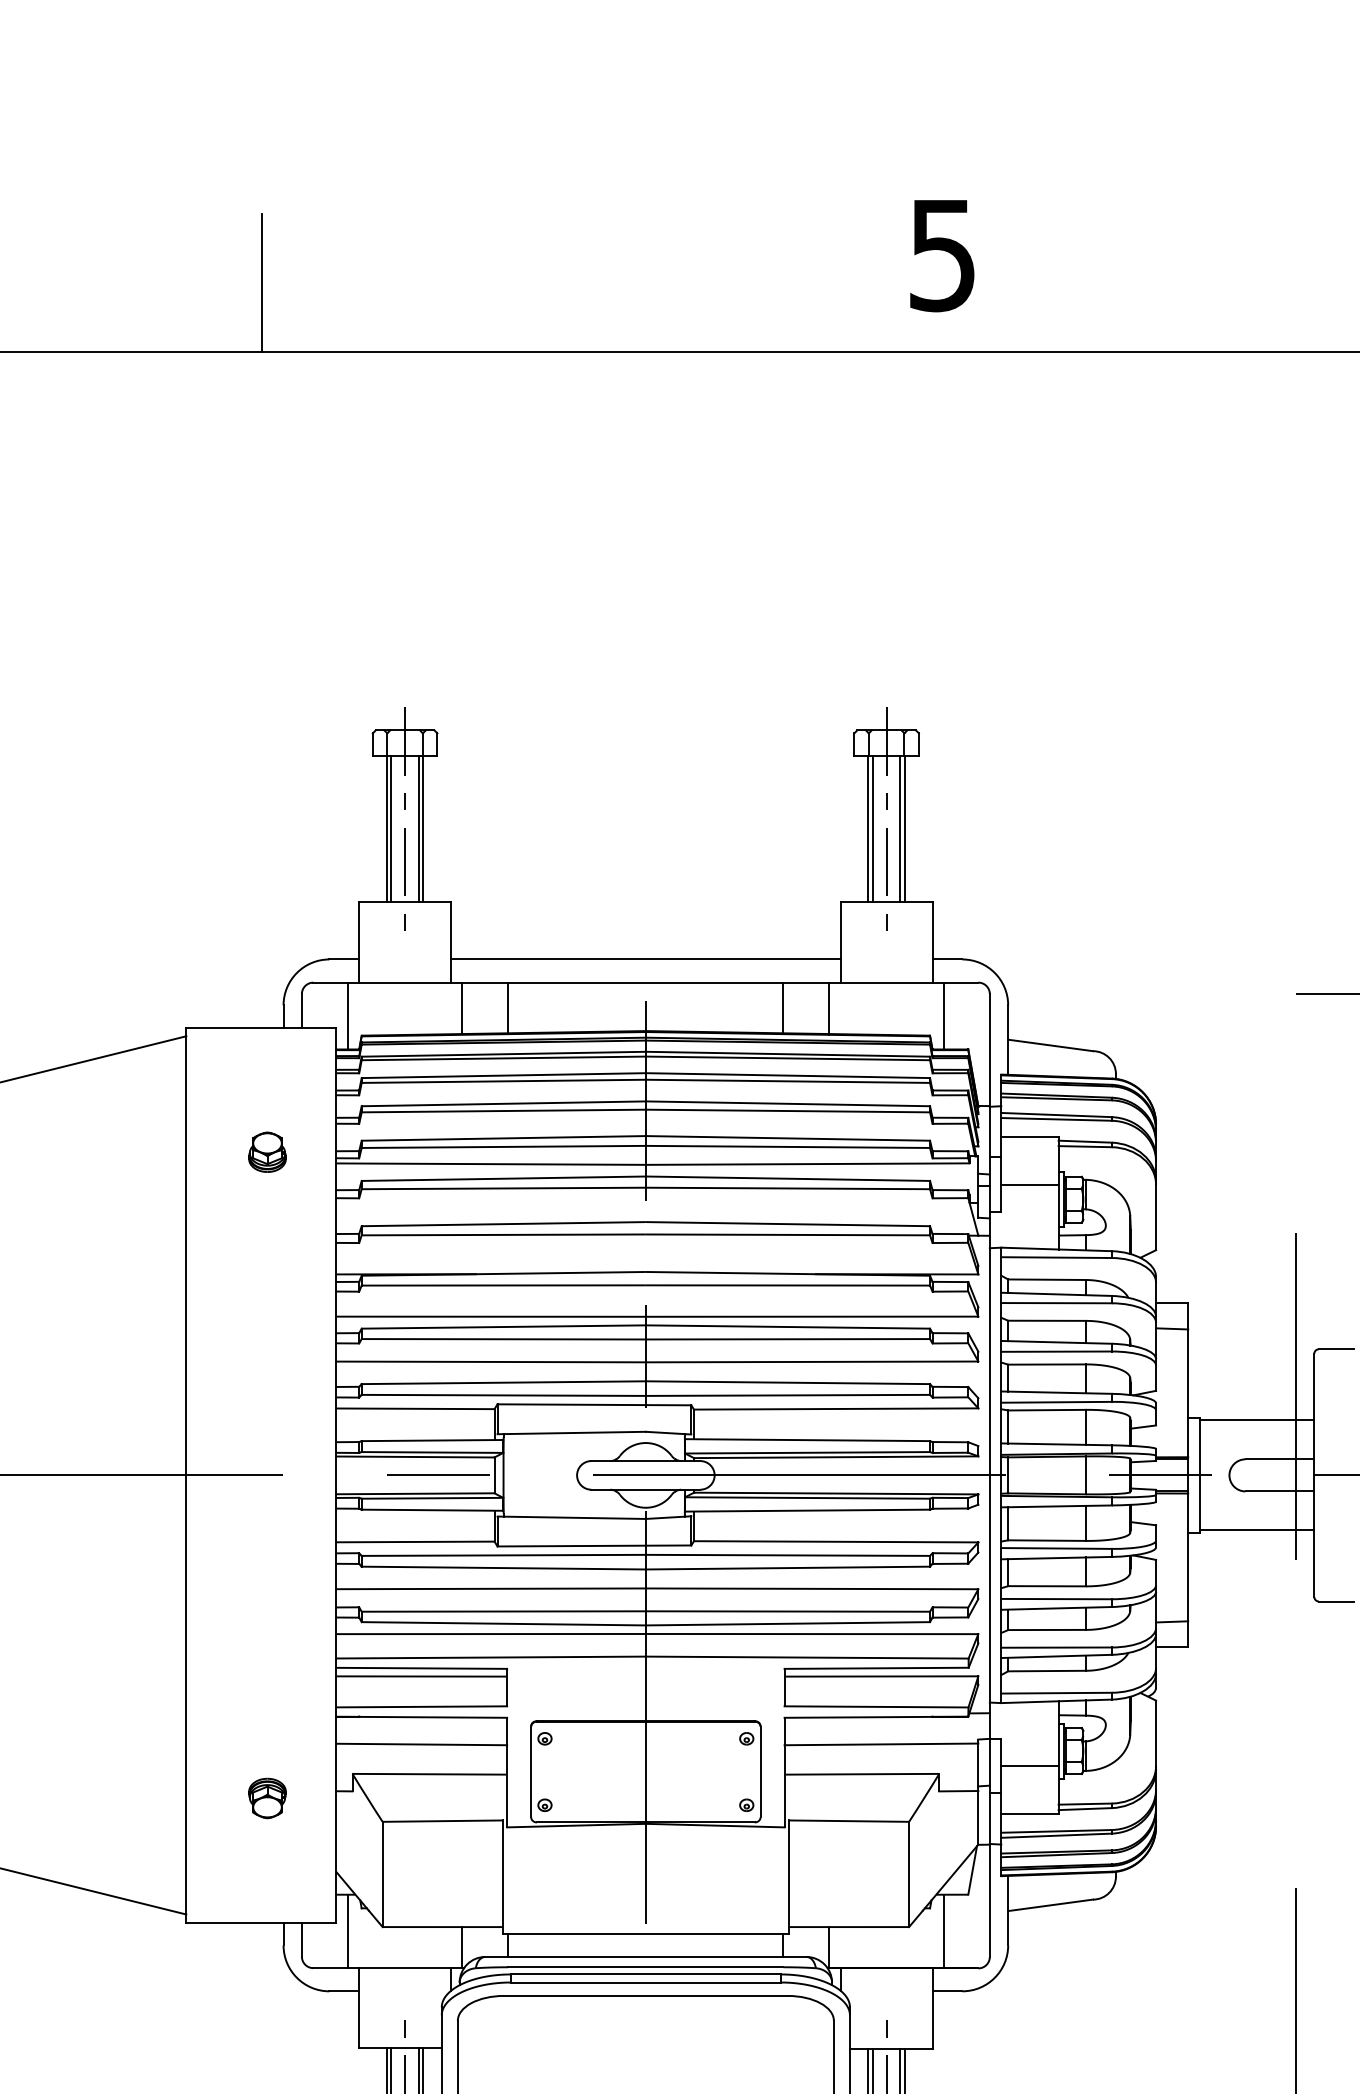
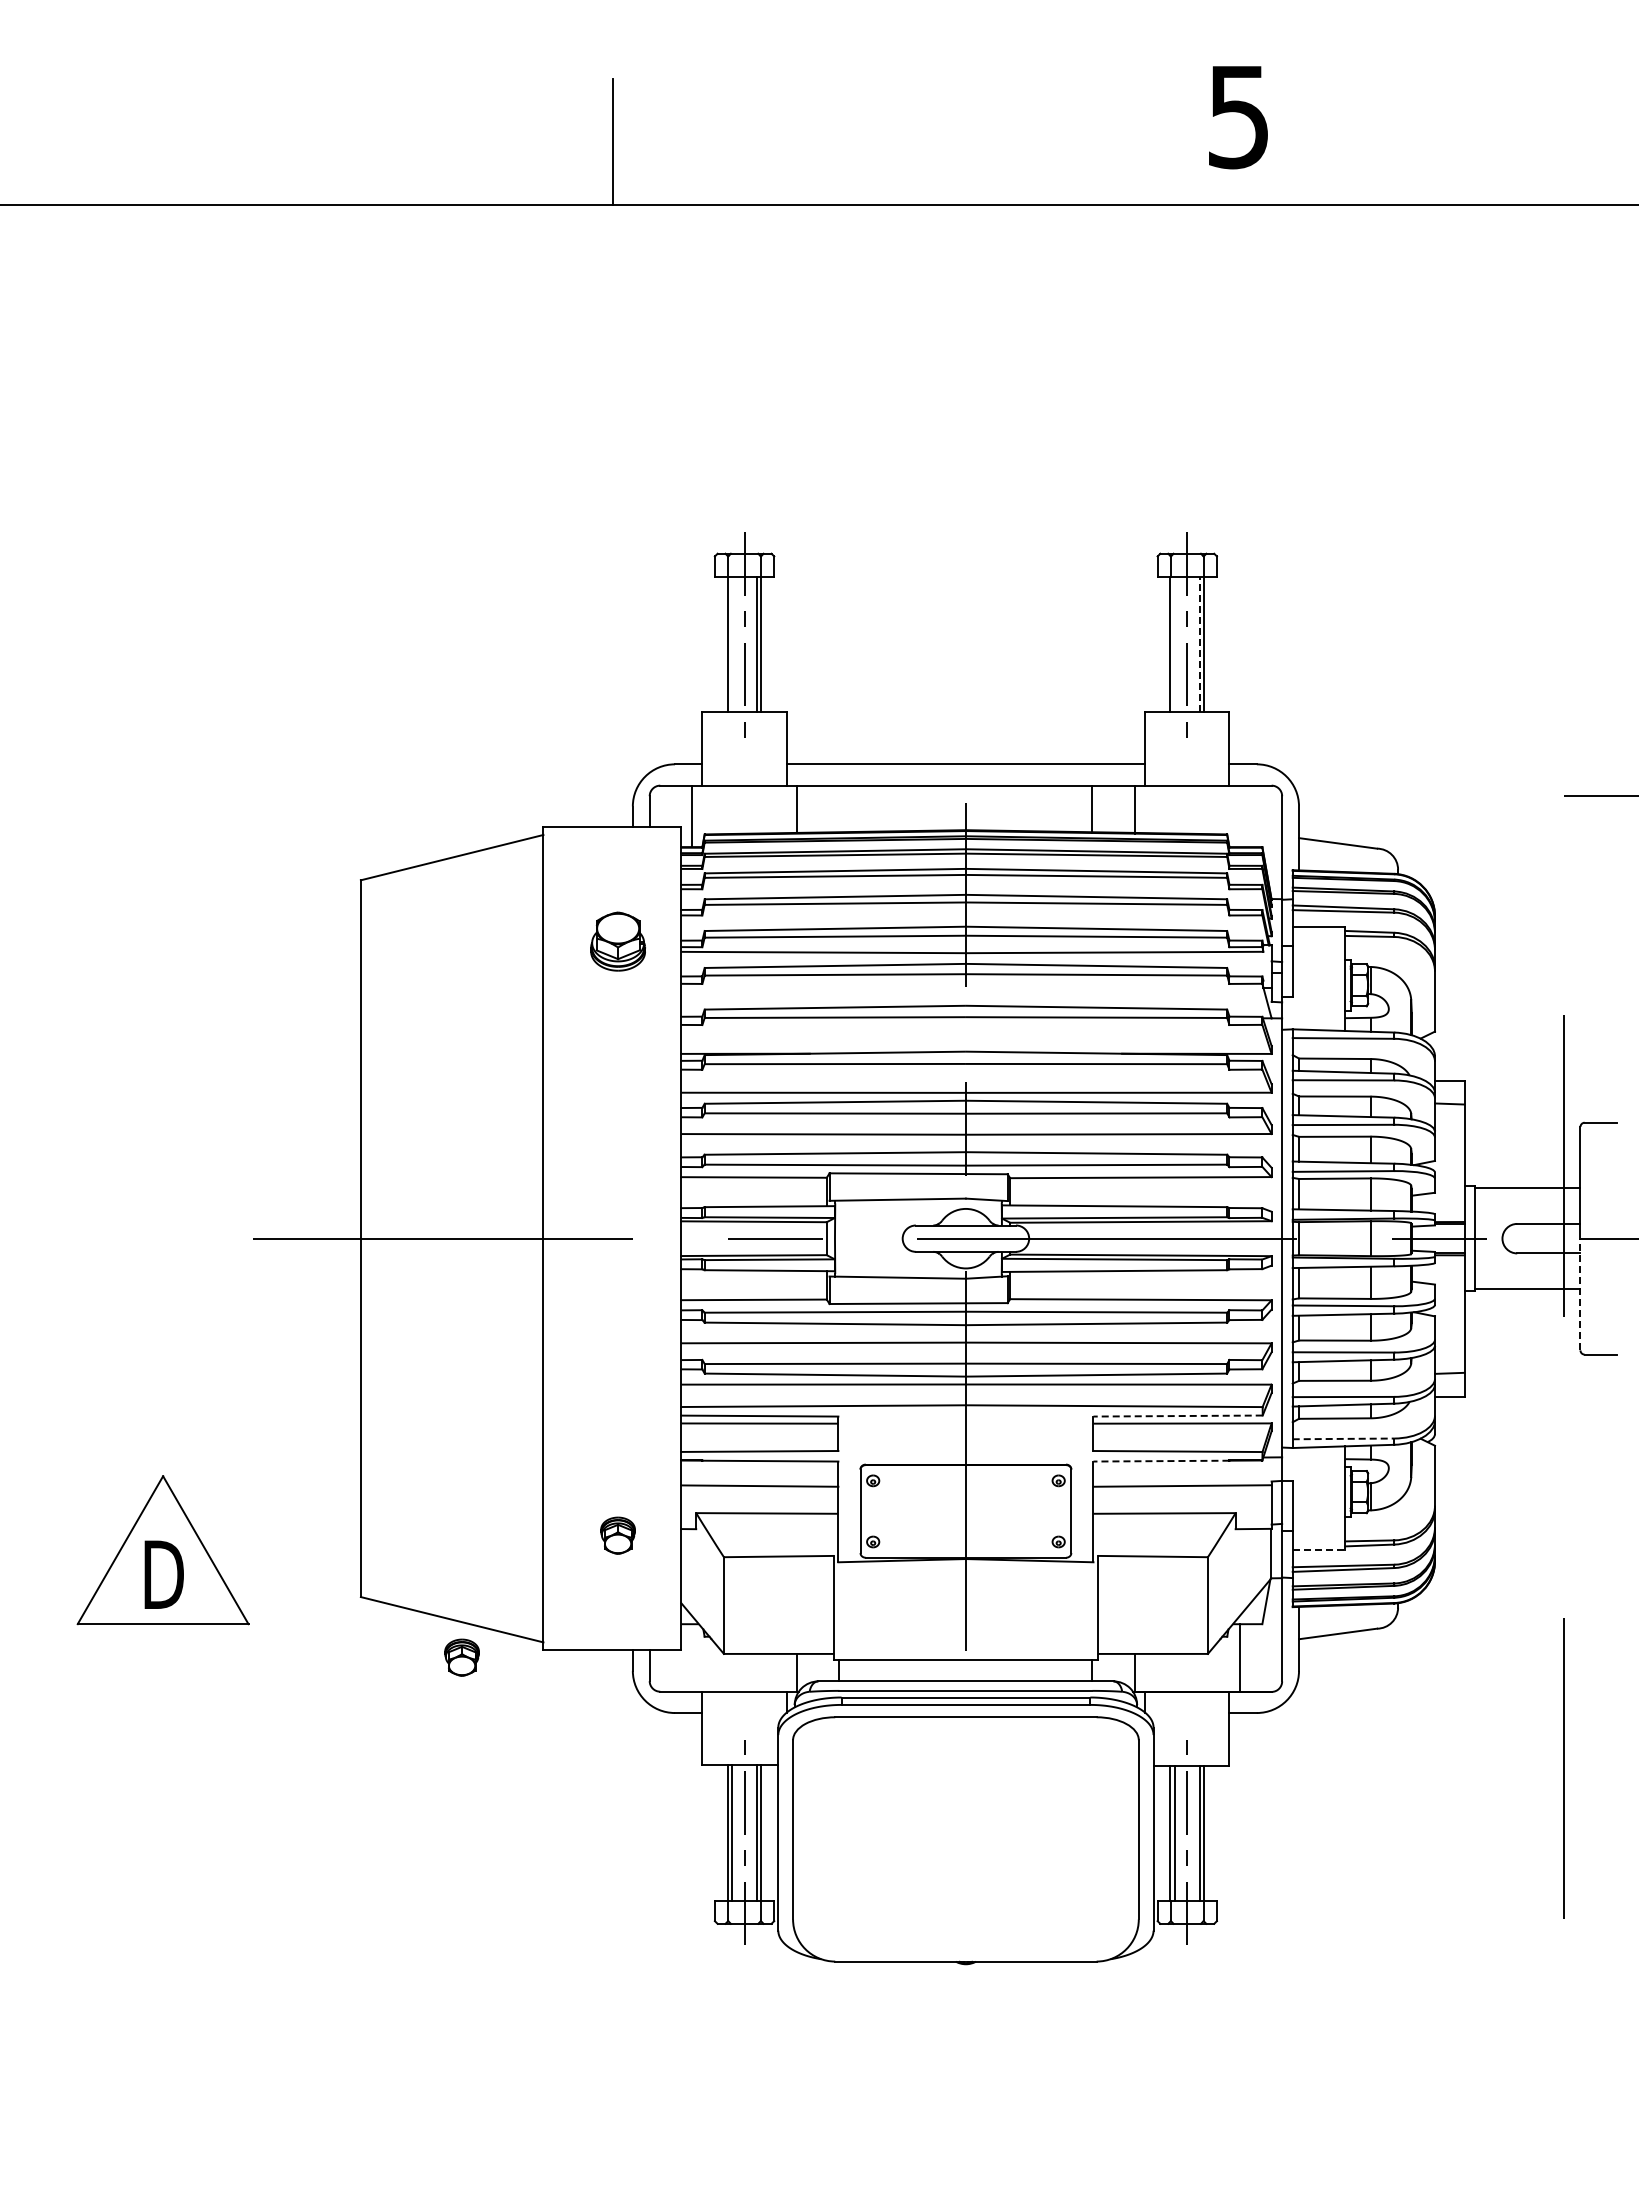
line: (390, 828) -> (731, 643), removed
line: (872, 828) -> (1174, 643), removed
line: (899, 829) -> (1199, 644), solid -> dashed
line: (508, 1007) -> (839, 808), removed
line: (944, 1016) -> (1240, 816), removed
part: (266, 1152) -> (617, 941), size x1.6
line: (1029, 1184) -> (1318, 971), removed
line: (1314, 1536) -> (1580, 1294), solid -> dashed
line: (877, 1668) -> (1178, 1416), solid -> dashed
line: (1056, 1692) -> (1343, 1438), solid -> dashed
line: (858, 1717) -> (1161, 1461), solid -> dashed
line: (1029, 1765) -> (1318, 1505), removed
line: (1030, 1814) -> (1319, 1550), solid -> dashed
part: (97, 1930) -> (461, 1657), added
line: (347, 1930) -> (691, 1657), removed

